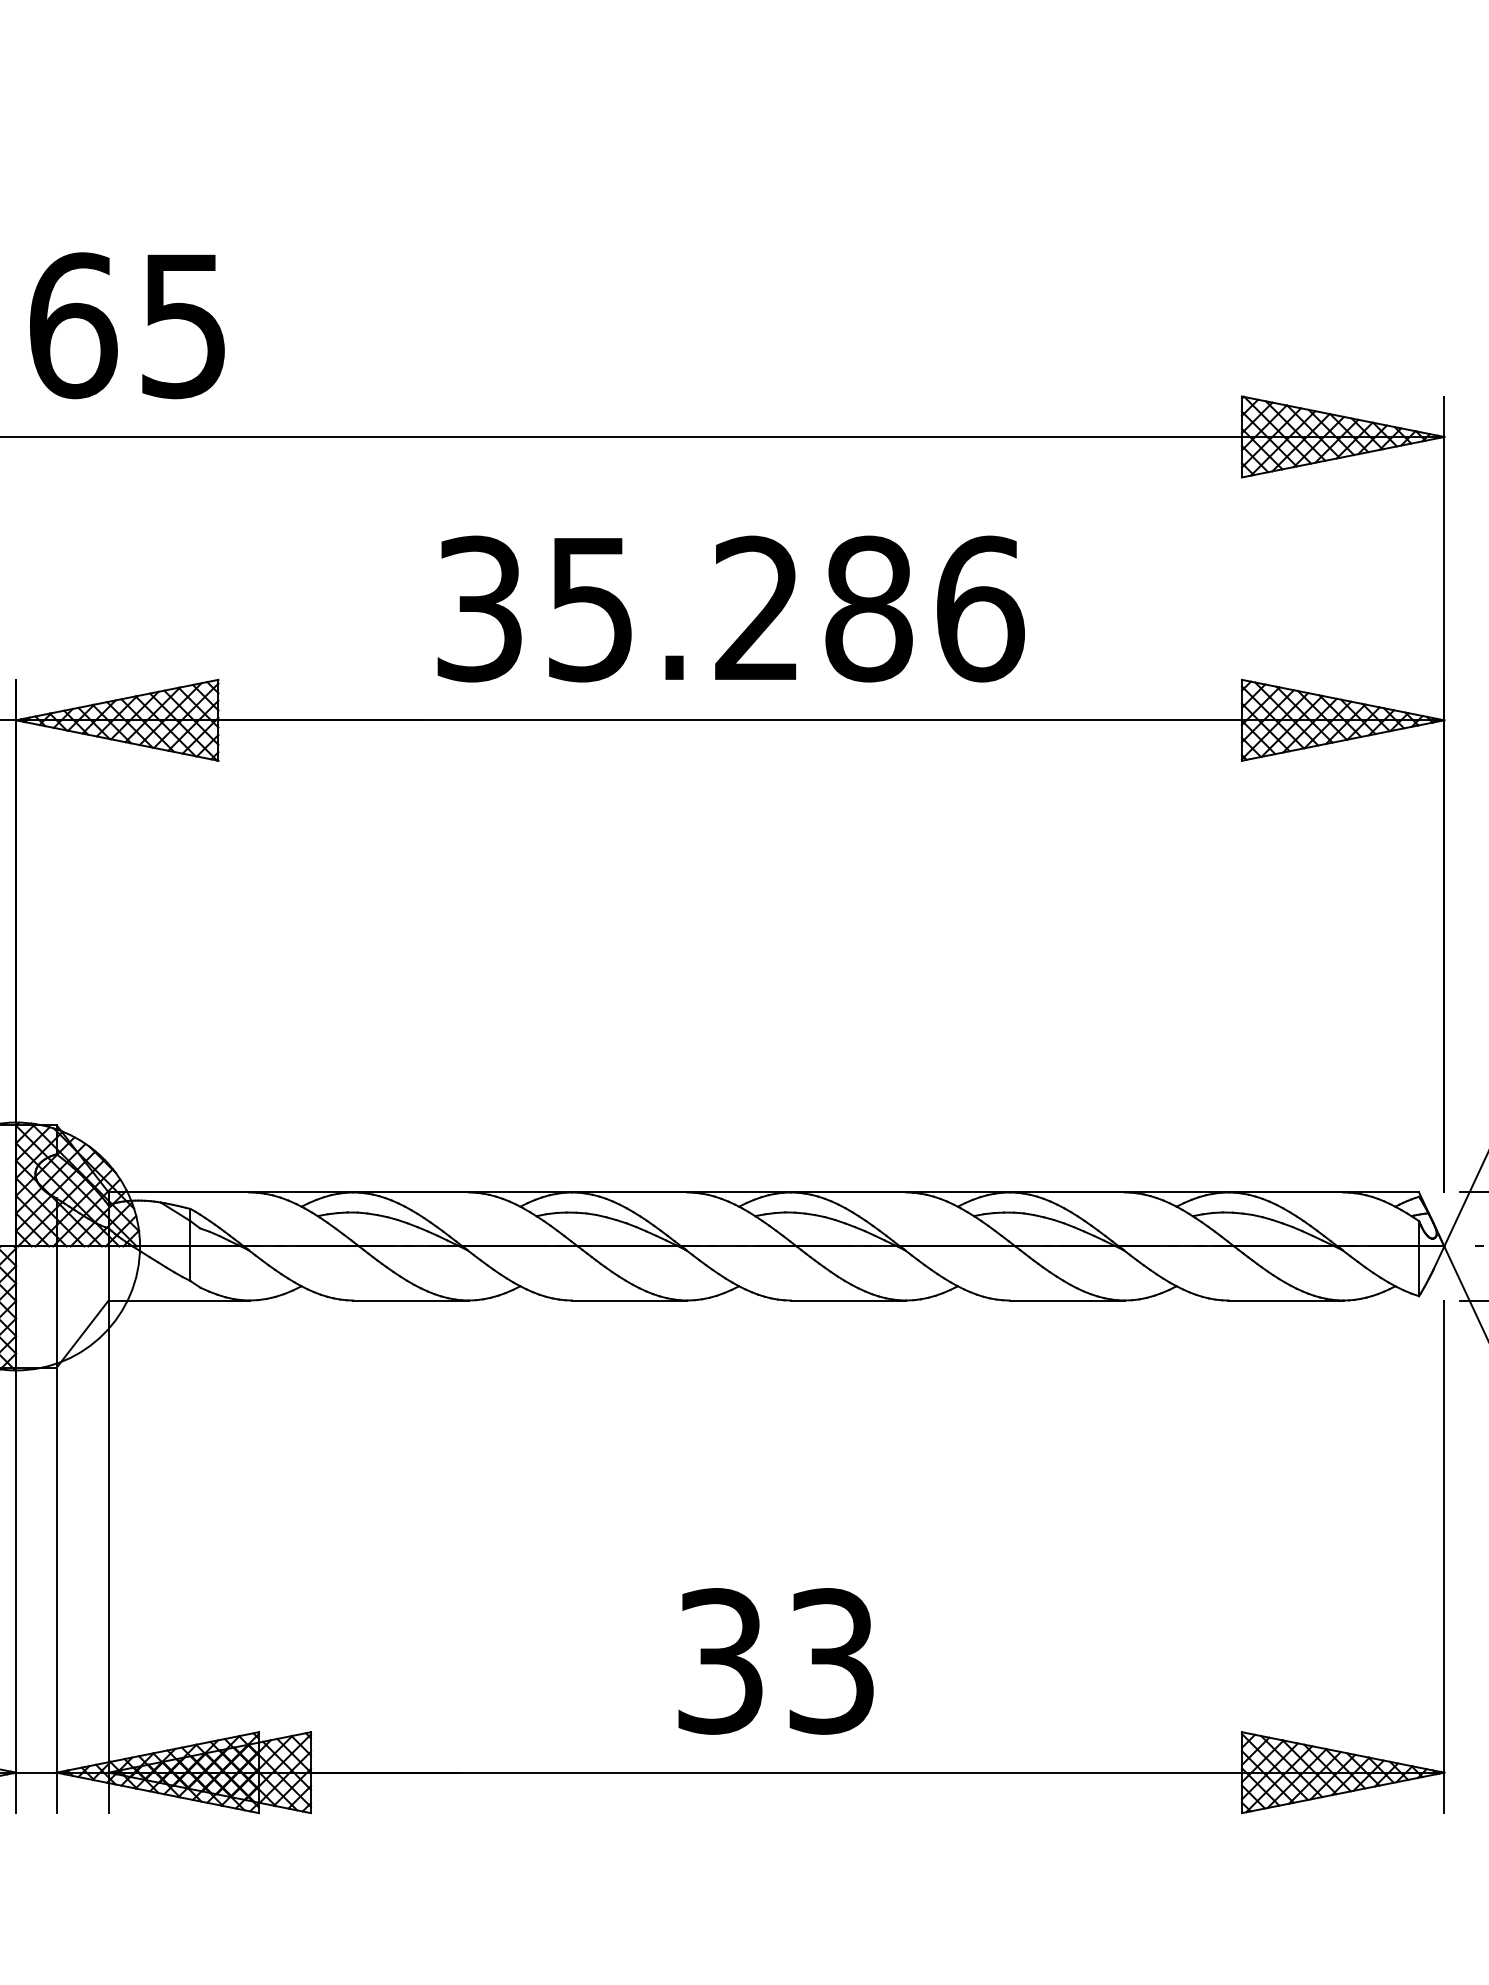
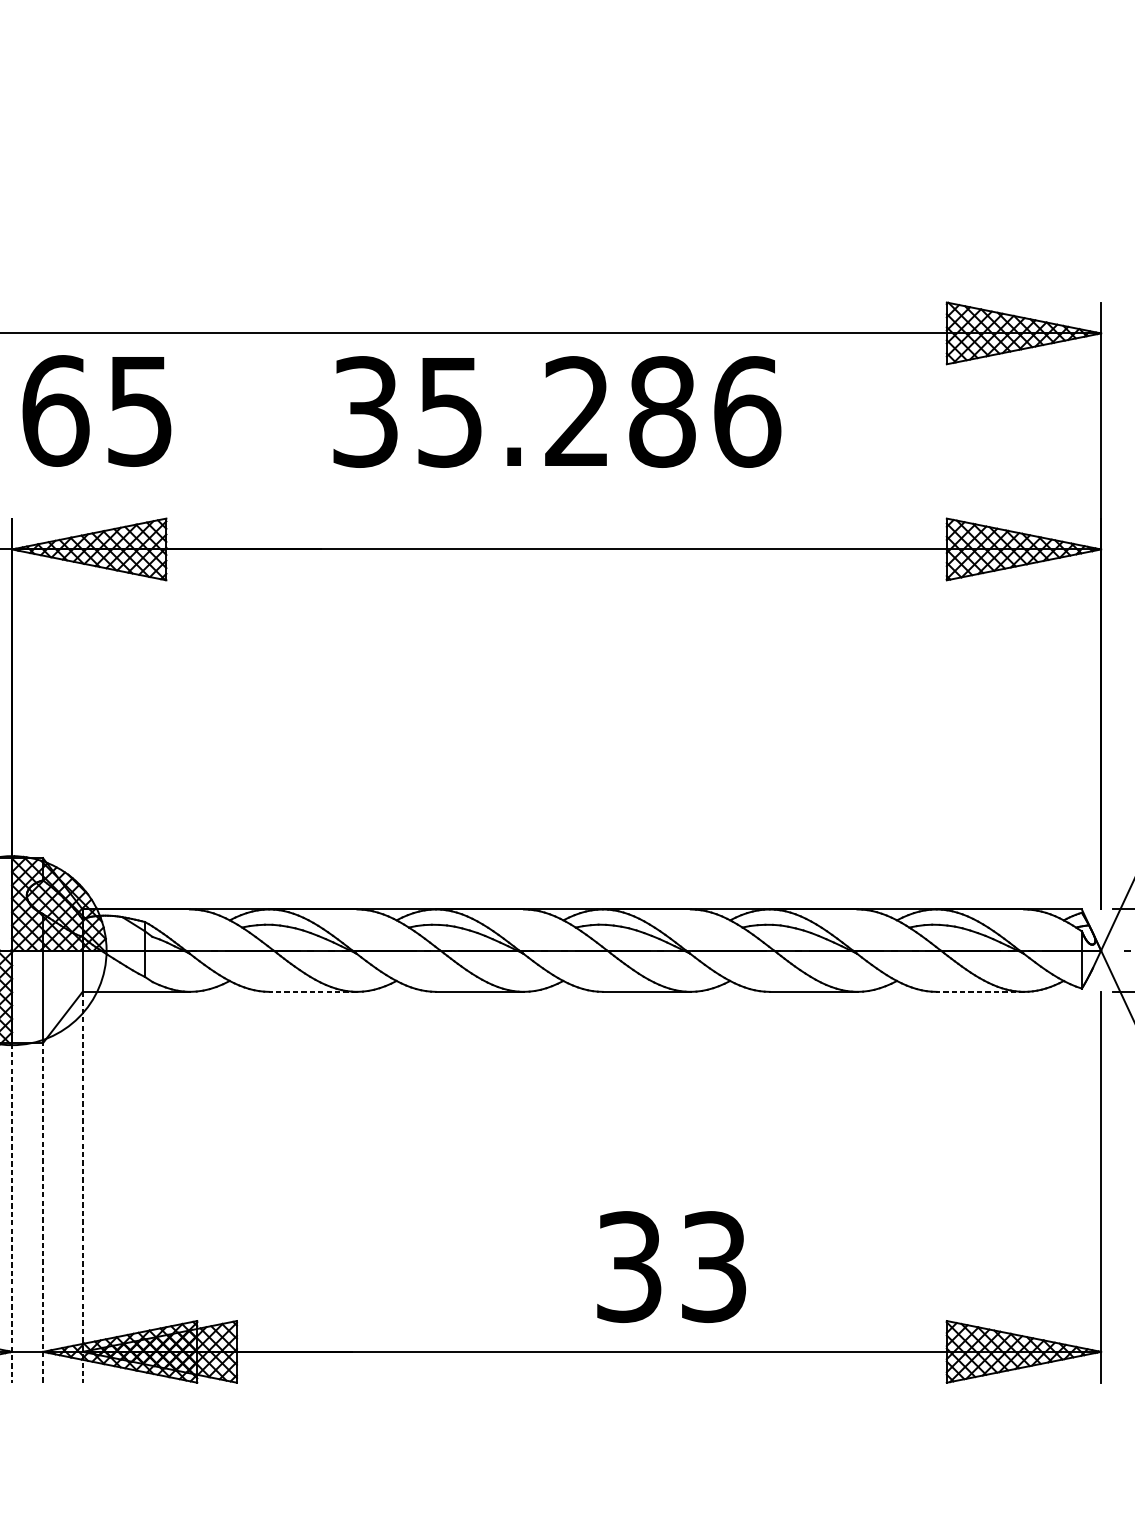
text: (127, 325) -> (97, 410), moved
text: (730, 608) -> (556, 411), moved
line: (411, 1300) -> (313, 991), solid -> dashed
line: (1286, 1300) -> (980, 991), solid -> dashed
line: (108, 1557) -> (82, 1187), solid -> dashed
line: (16, 1590) -> (12, 1212), solid -> dashed
line: (56, 1590) -> (42, 1212), solid -> dashed
text: (775, 1661) -> (671, 1267), moved

